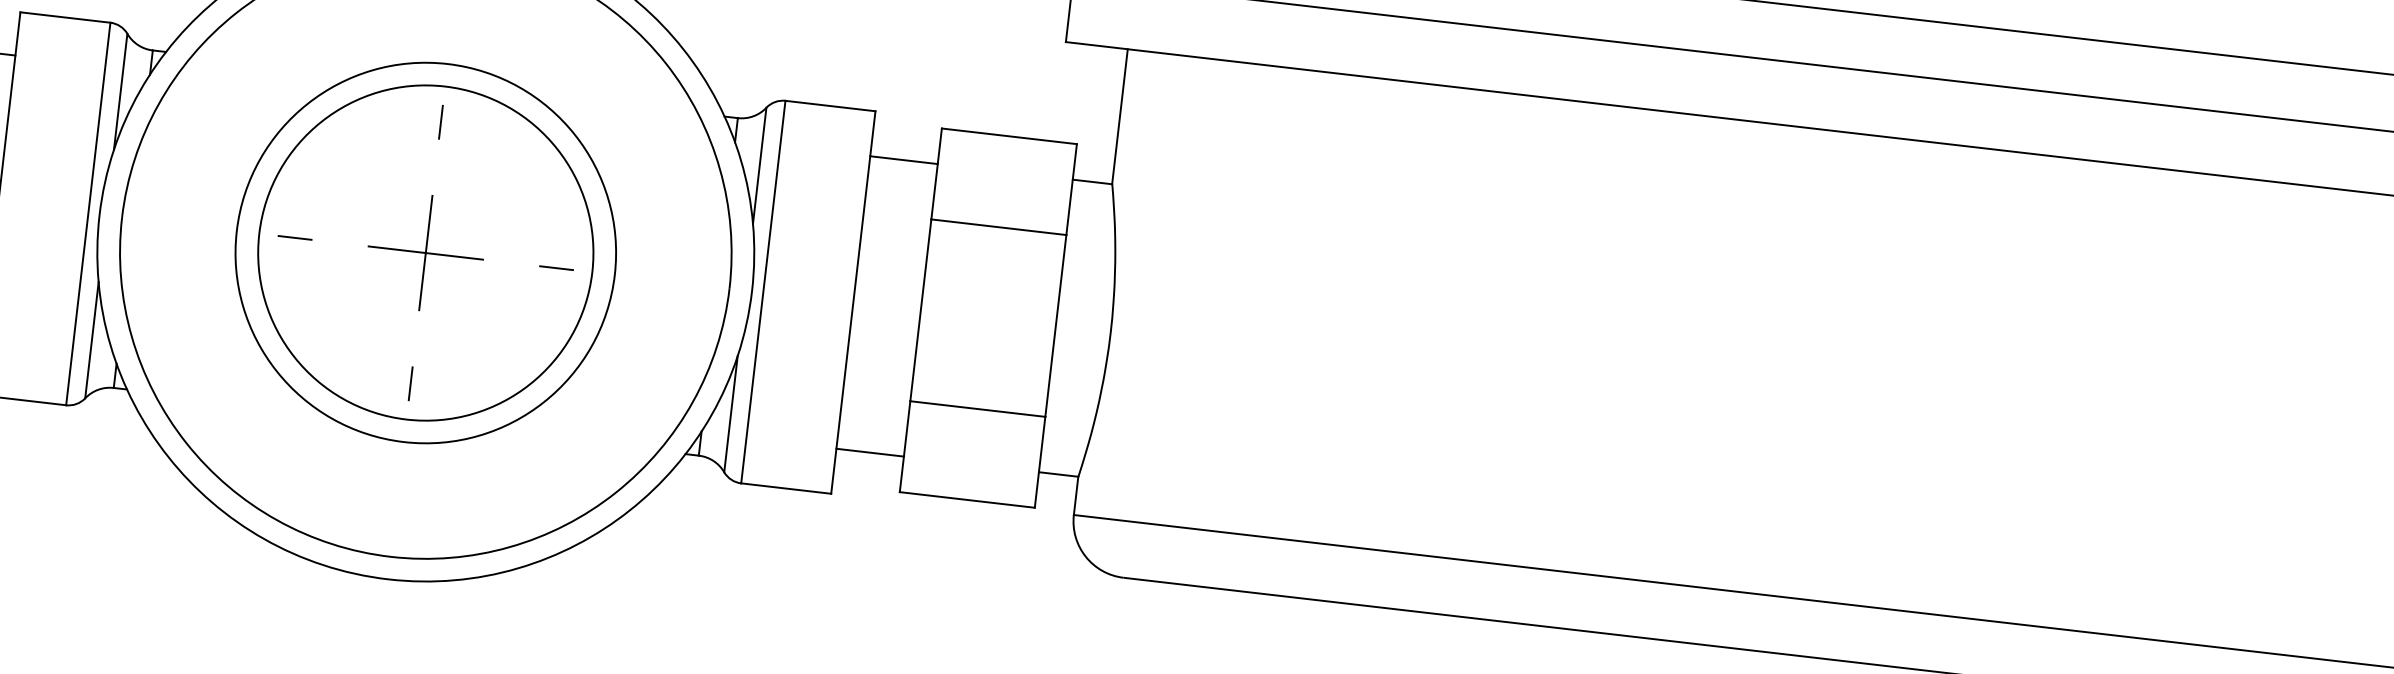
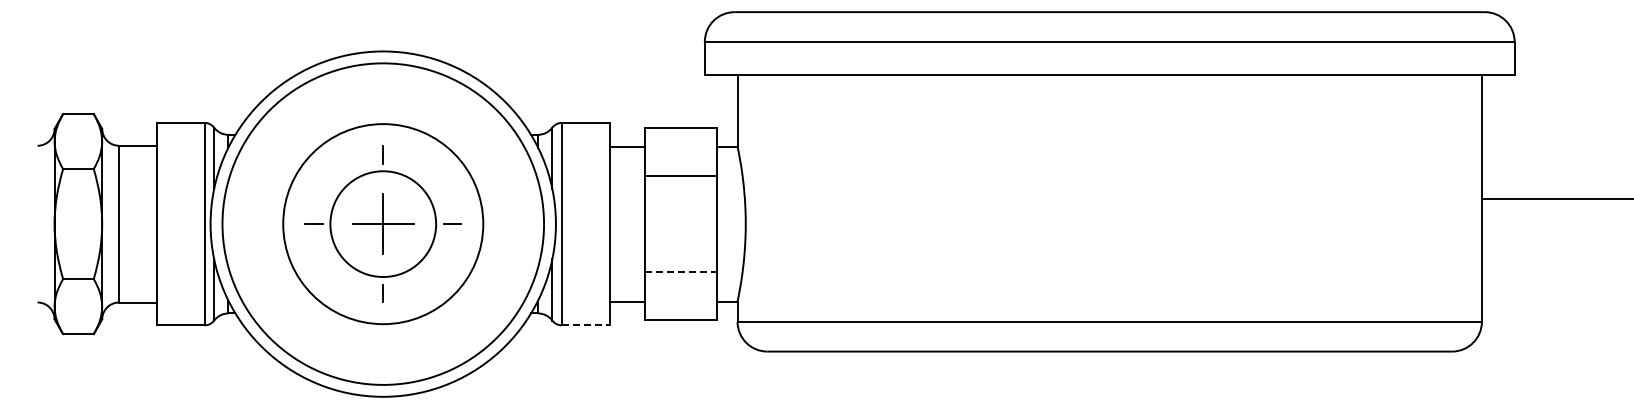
circle: (426, 253) -> (383, 224), size x0.6
line: (978, 409) -> (681, 272), solid -> dashed
line: (785, 488) -> (585, 325), solid -> dashed

